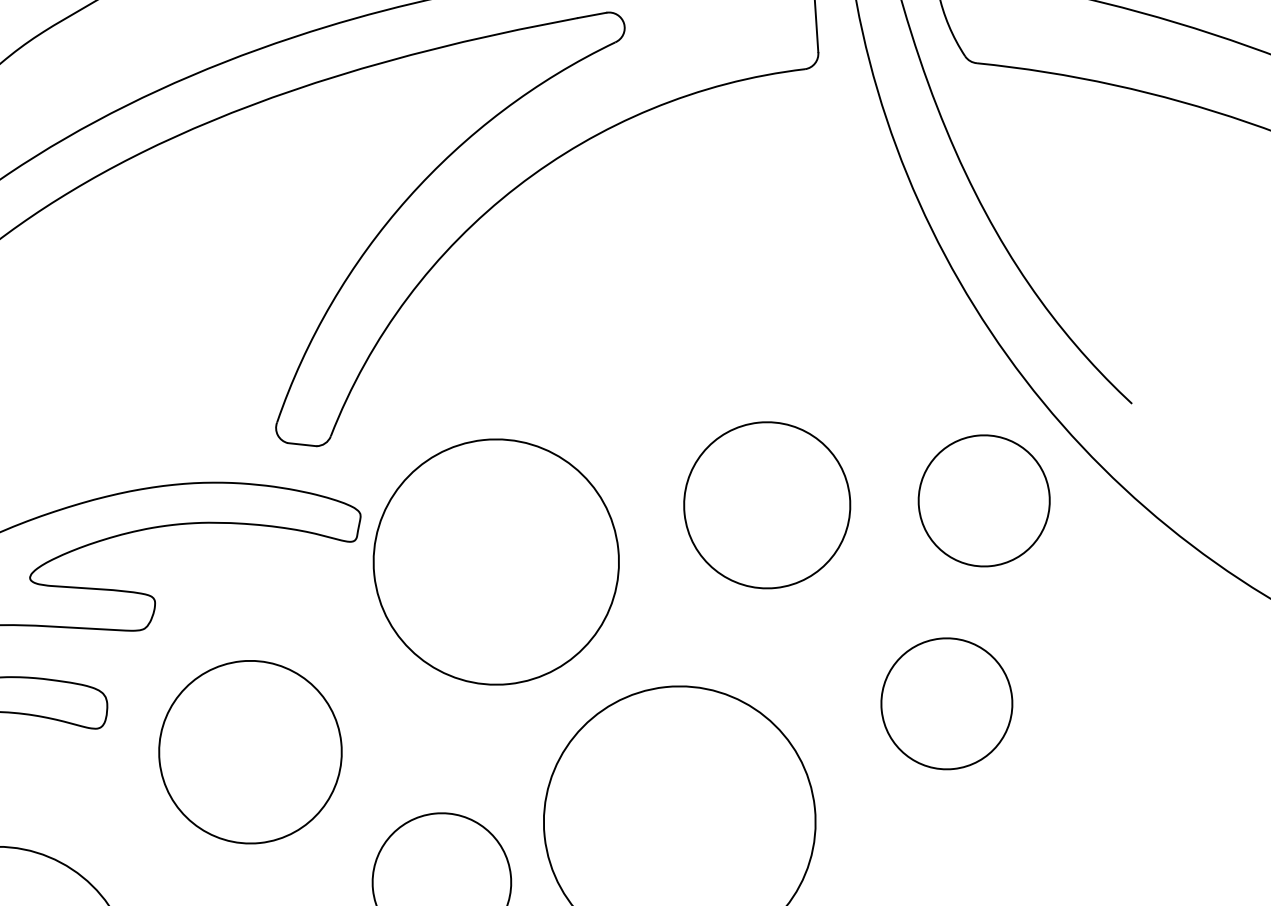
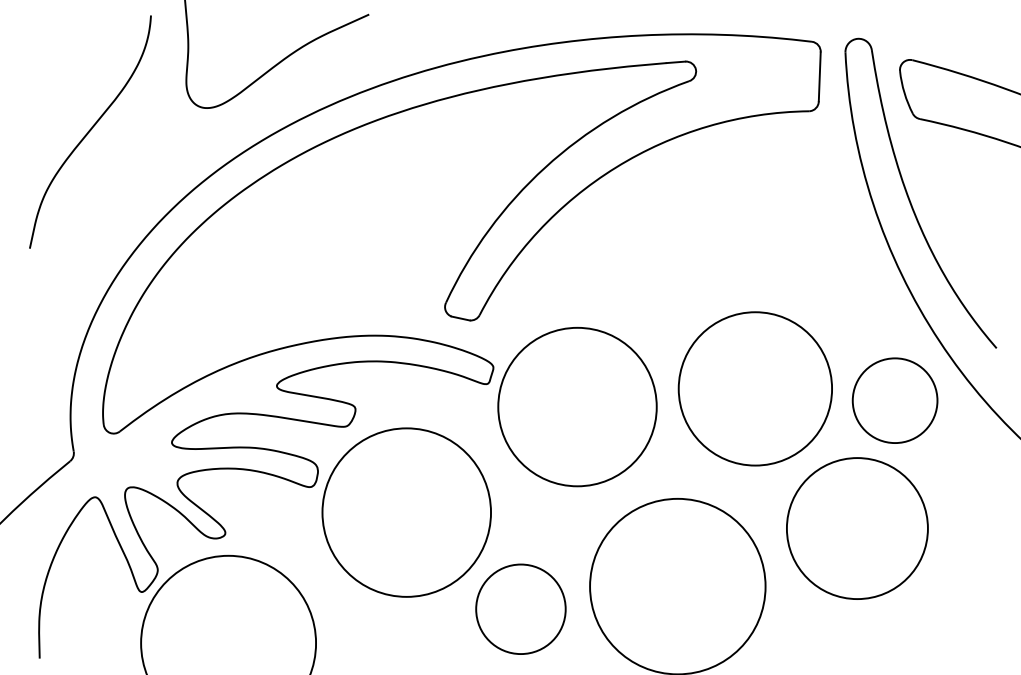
circle: (767, 504) -> (755, 388), size x1.43
circle: (945, 703) -> (856, 528), size x1.67
circle: (250, 752) -> (406, 512), size x1.43

